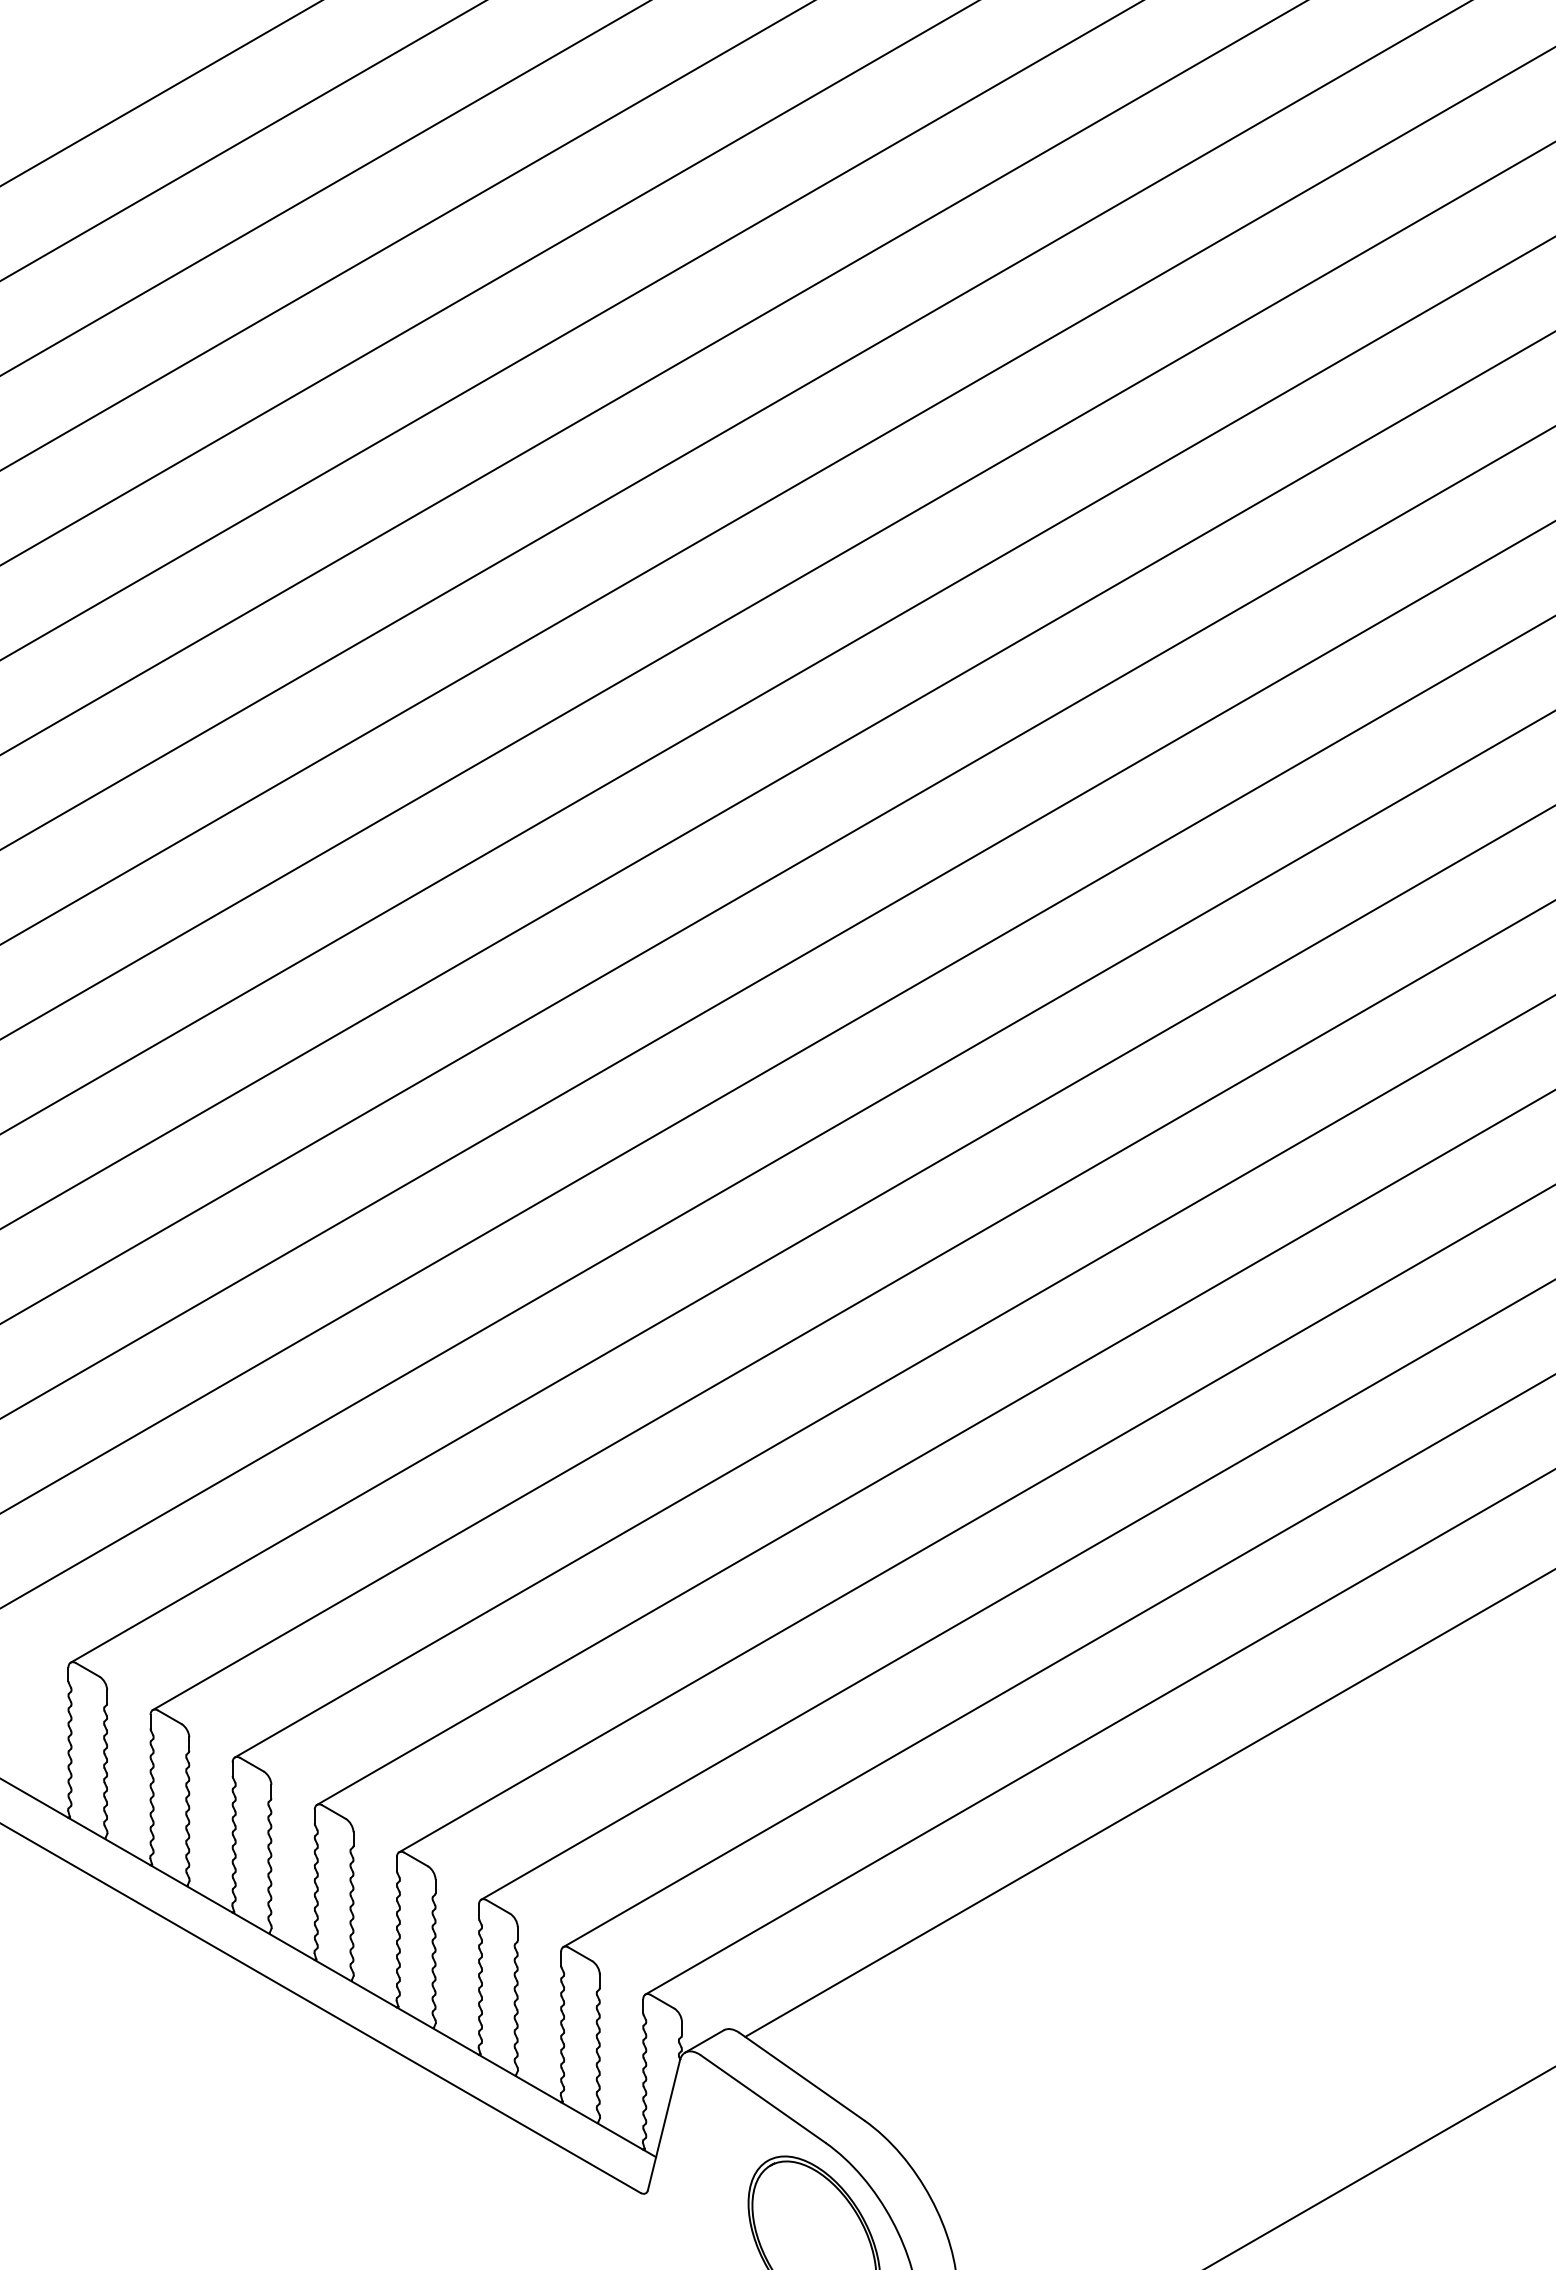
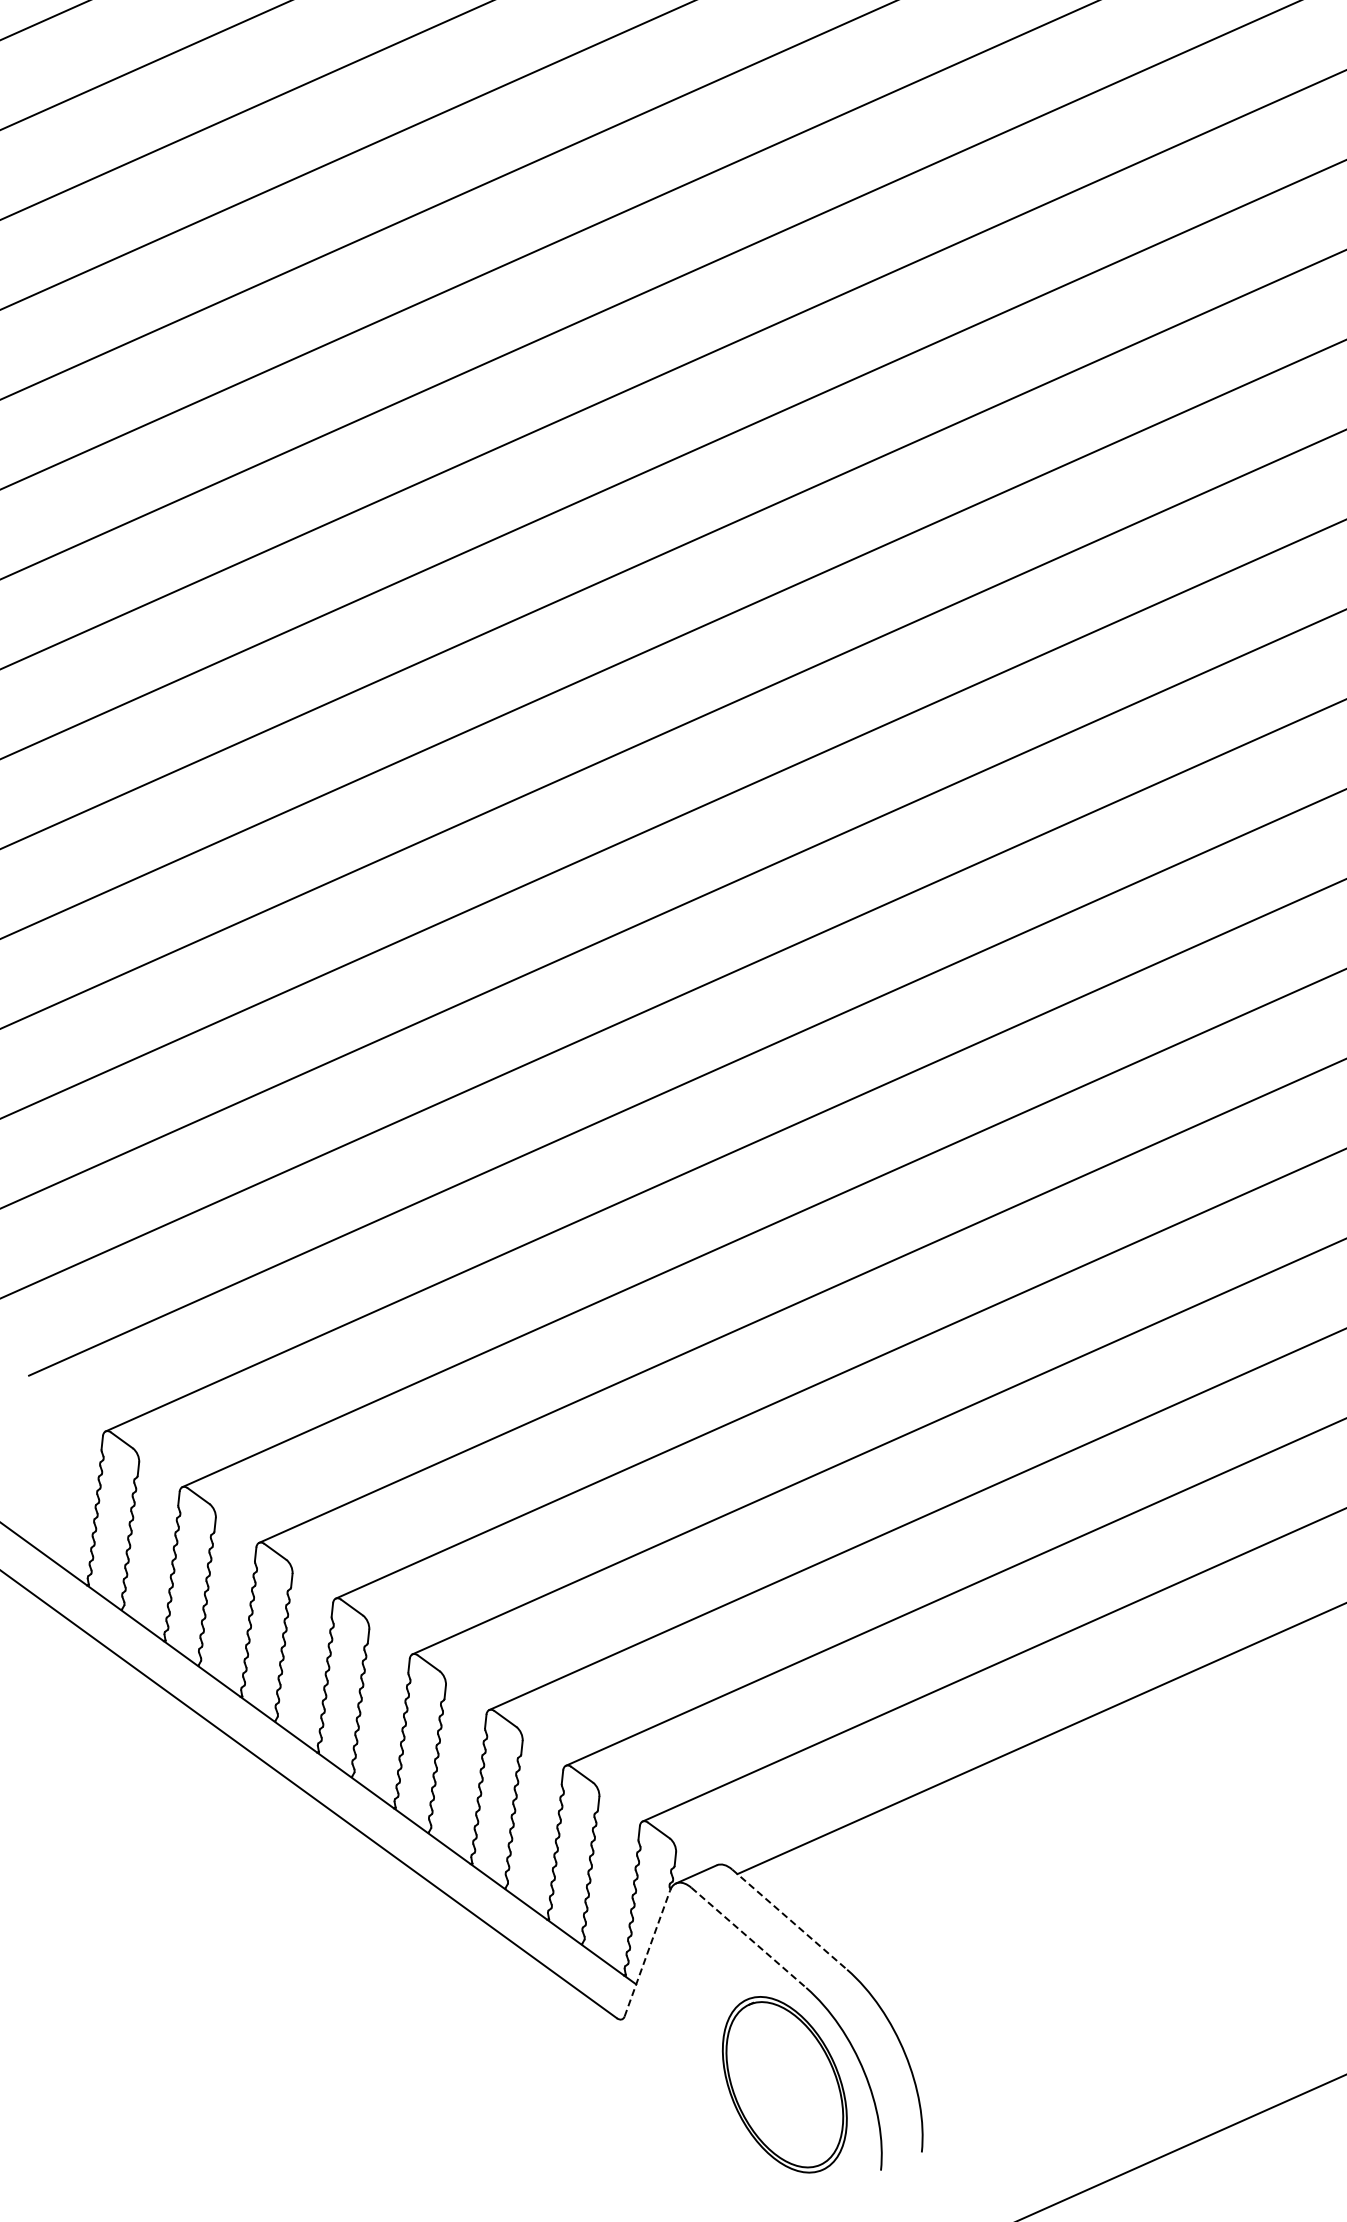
line: (802, 2077) -> (790, 1920), solid -> dashed
line: (763, 2099) -> (749, 1938), solid -> dashed
line: (664, 2124) -> (648, 1952), solid -> dashed

